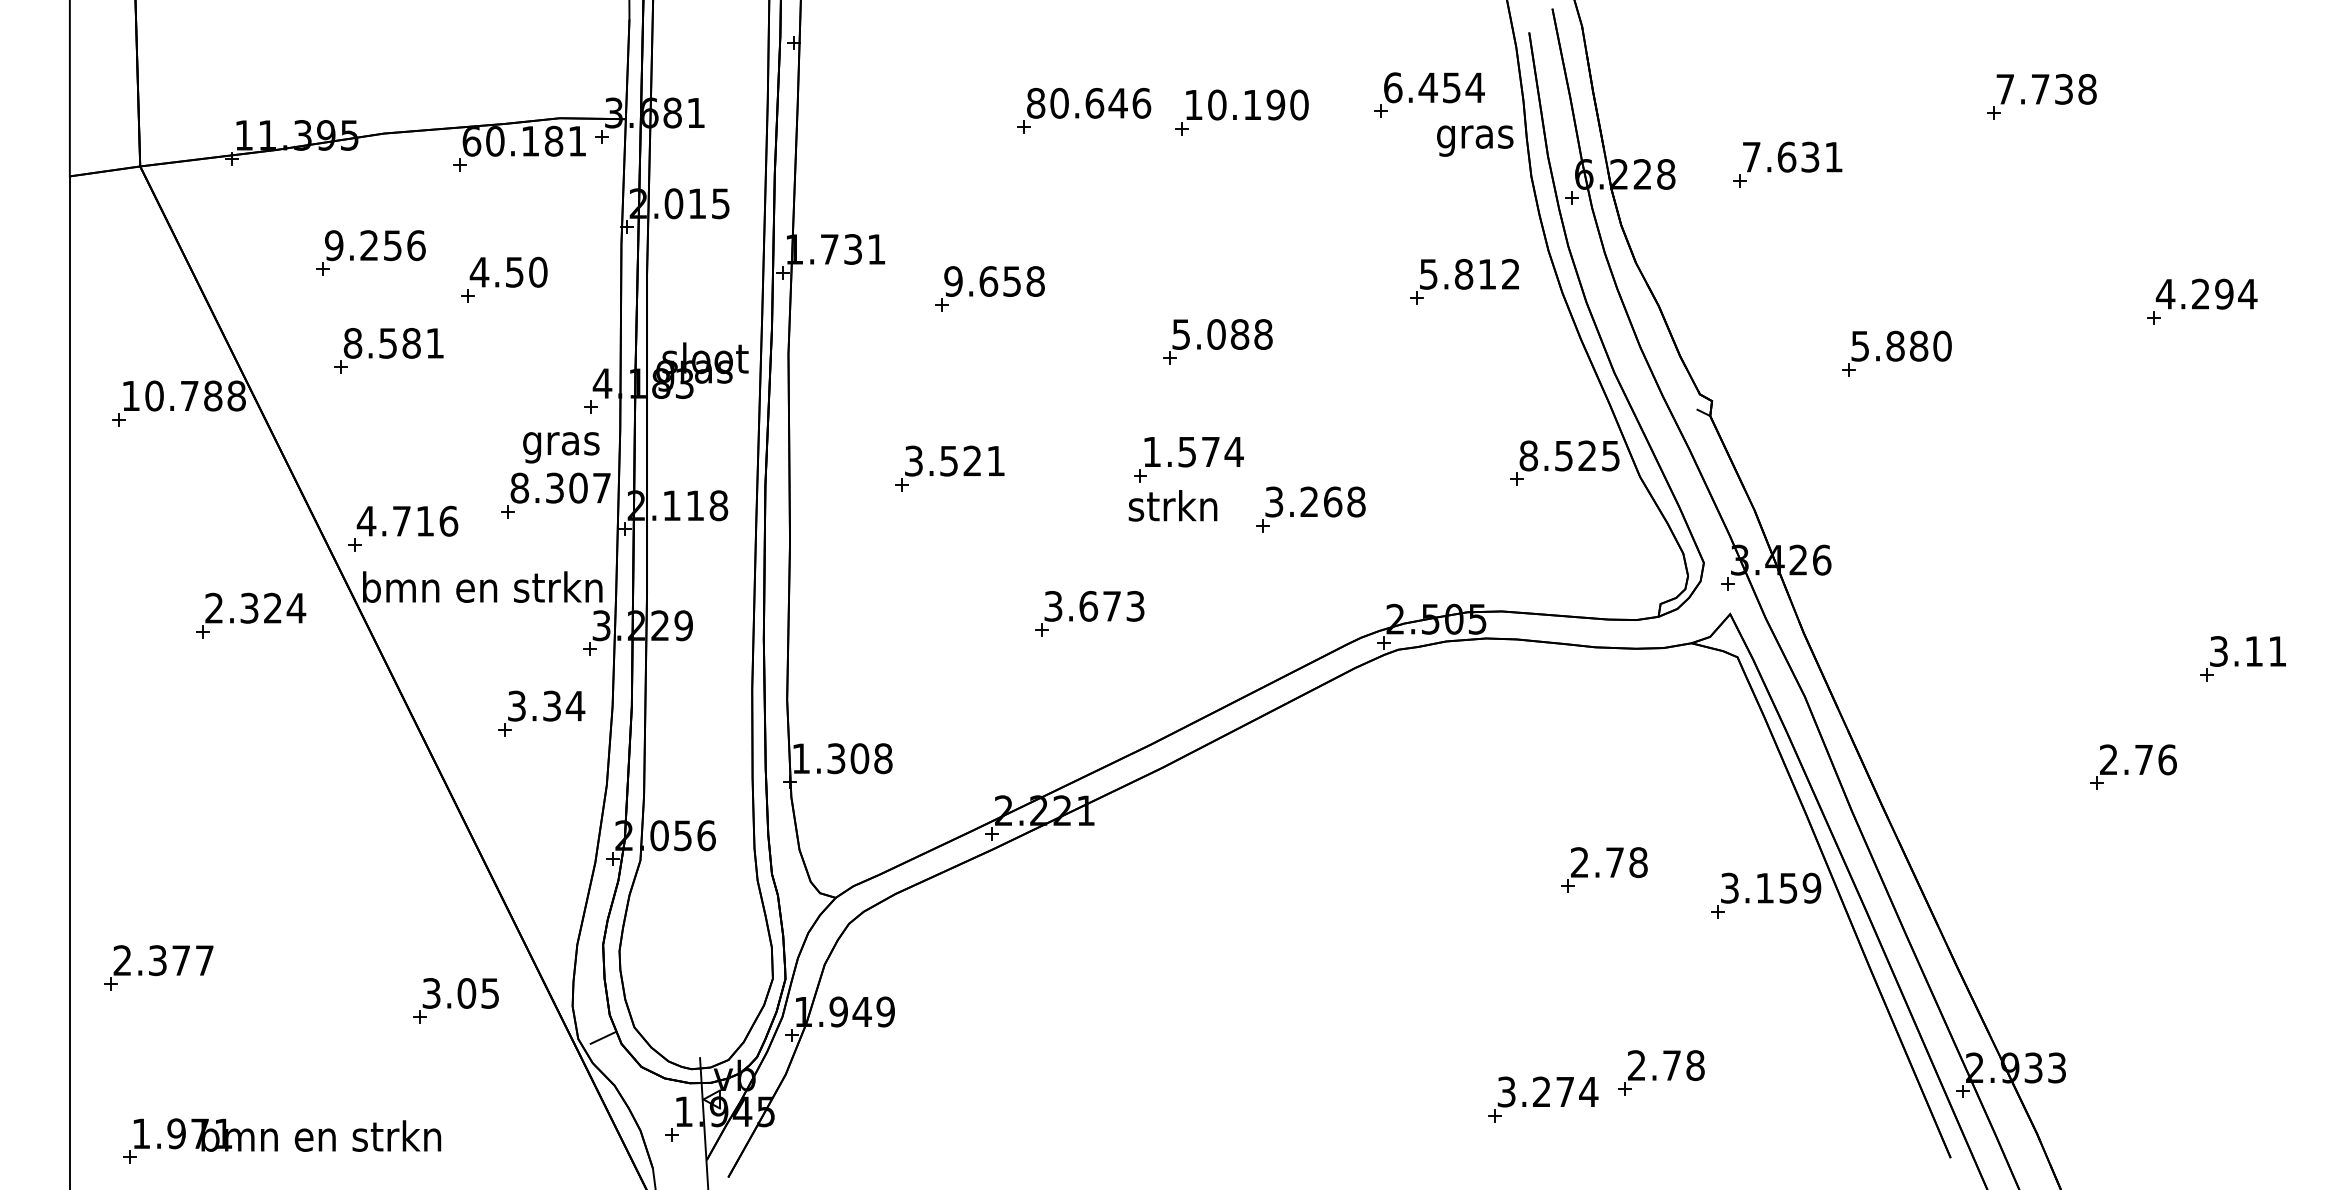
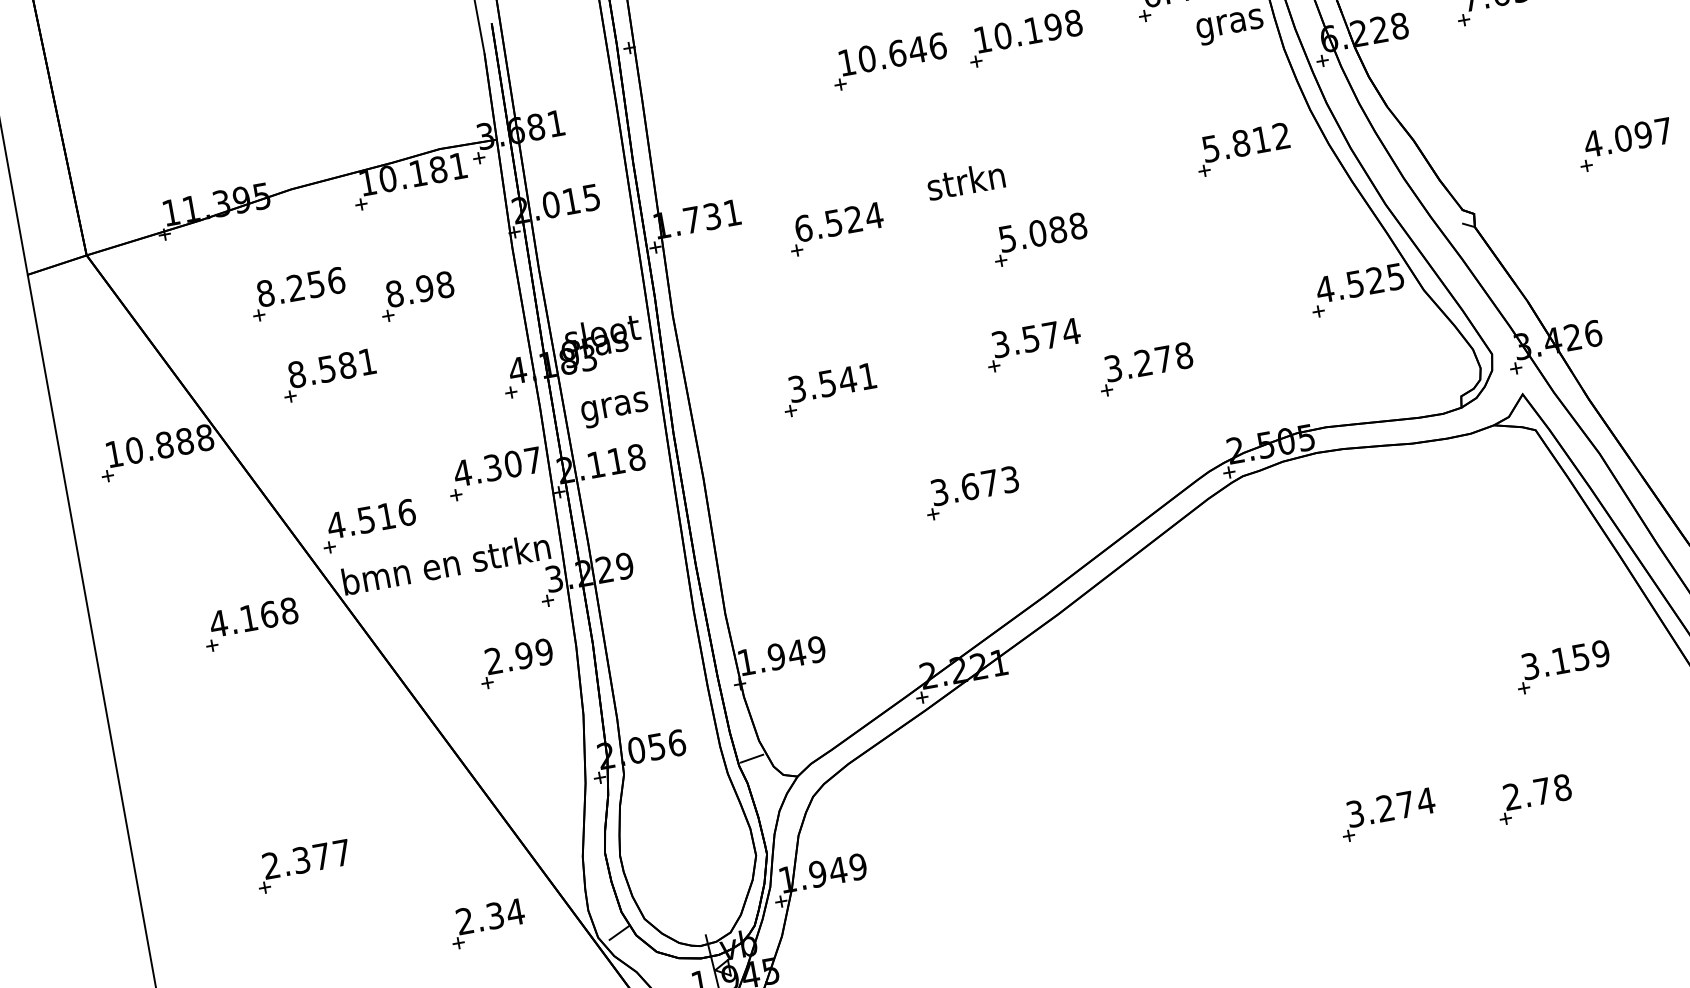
text: (1036, 102) -> (847, 61), 80.646 -> 10.646
text: (1299, 104) -> (1073, 22), 10.190 -> 10.198
text: (471, 141) -> (367, 182), 60.181 -> 10.181
text: (334, 245) -> (265, 293), 9.256 -> 8.256
text: (508, 271) -> (419, 288), 4.50 -> 8.98
text: (994, 281) -> (838, 222), 9.658 -> 6.524
text: (1900, 345) -> (1627, 137), 5.880 -> 4.097
text: (189, 395) -> (164, 444), 10.788 -> 10.888
text: (561, 447) -> (615, 409), moved
text: (1151, 451) -> (1000, 344), 1.574 -> 3.574
text: (1528, 455) -> (1324, 289), 8.525 -> 4.525
text: (972, 460) -> (847, 379), 3.521 -> 3.541
text: (519, 487) -> (462, 472), 8.307 -> 4.307
text: (1333, 501) -> (1164, 358), 3.268 -> 3.278
text: (1172, 505) -> (965, 180), moved
text: (401, 521) -> (366, 520), 4.716 -> 4.516
text: (255, 607) -> (253, 616), 2.324 -> 4.168
text: (546, 705) -> (519, 655), 3.34 -> 2.99
text: (859, 758) -> (796, 653), 1.308 -> 1.949
line: (787, 868) -> (751, 758), added
part: (1604, 869) -> (1454, 633), removed
part: (1766, 895) -> (1563, 666), moved
part: (158, 967) -> (303, 866), moved
text: (460, 993) -> (489, 916), 3.05 -> 2.34
part: (1543, 1099) -> (1388, 814), moved

